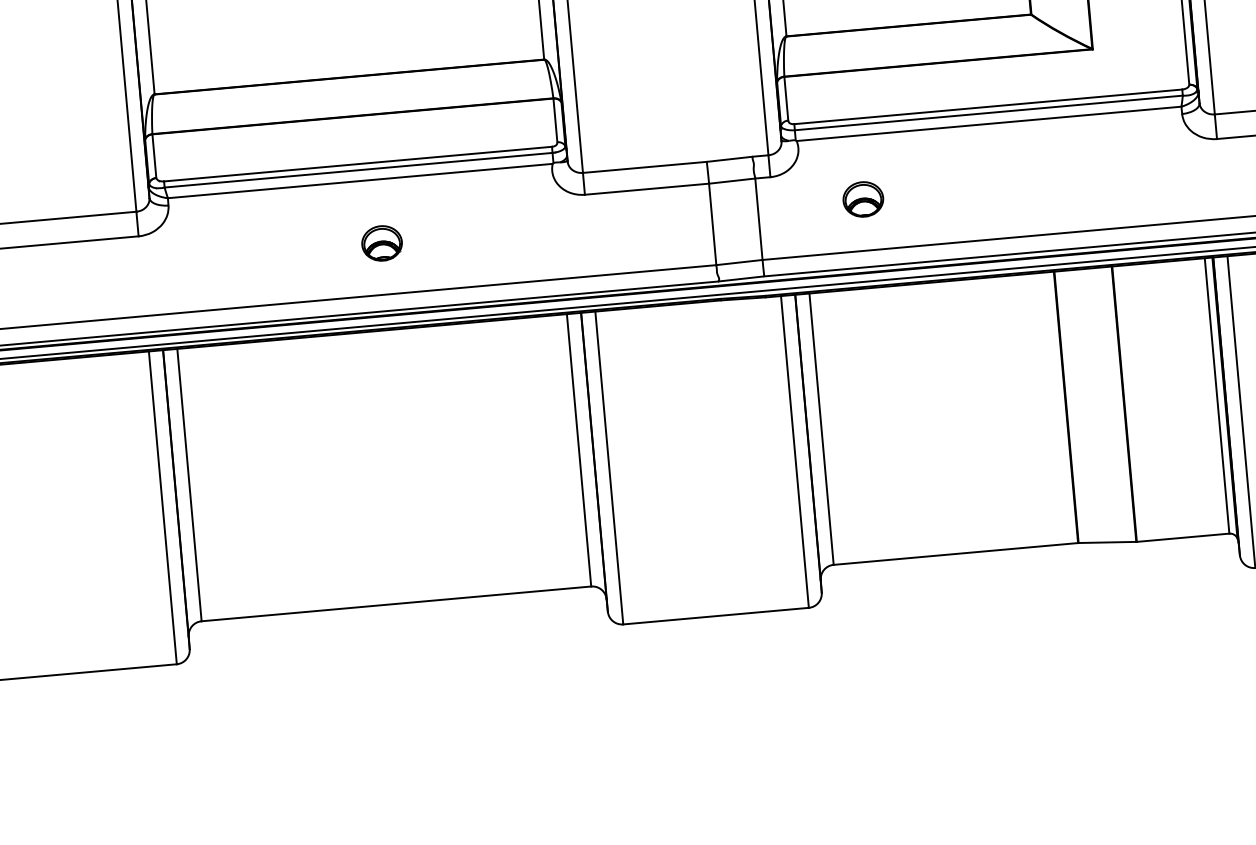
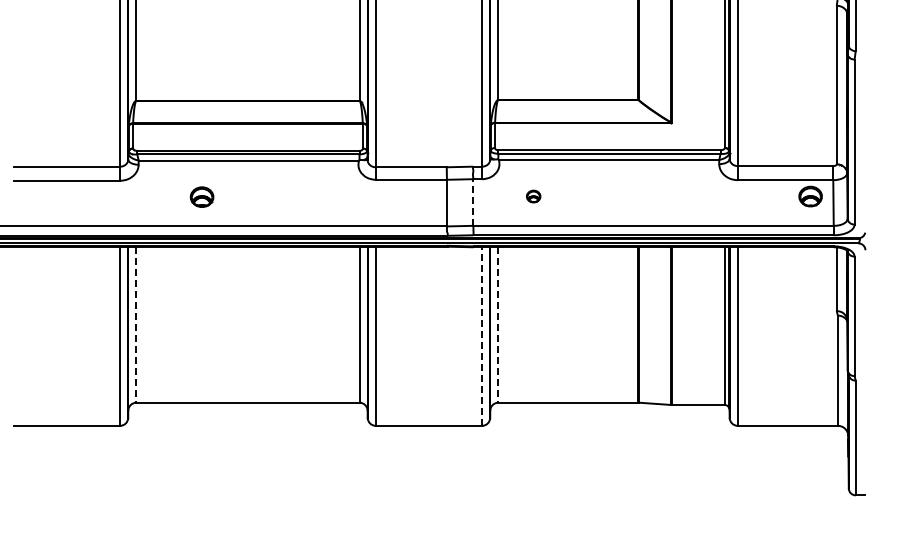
part: (862, 199) -> (533, 196), size x0.6
line: (759, 219) -> (473, 202), solid -> dashed
part: (380, 242) -> (201, 196), moved
line: (821, 428) -> (498, 324), solid -> dashed
line: (795, 451) -> (482, 336), solid -> dashed
line: (189, 484) -> (136, 324), solid -> dashed

